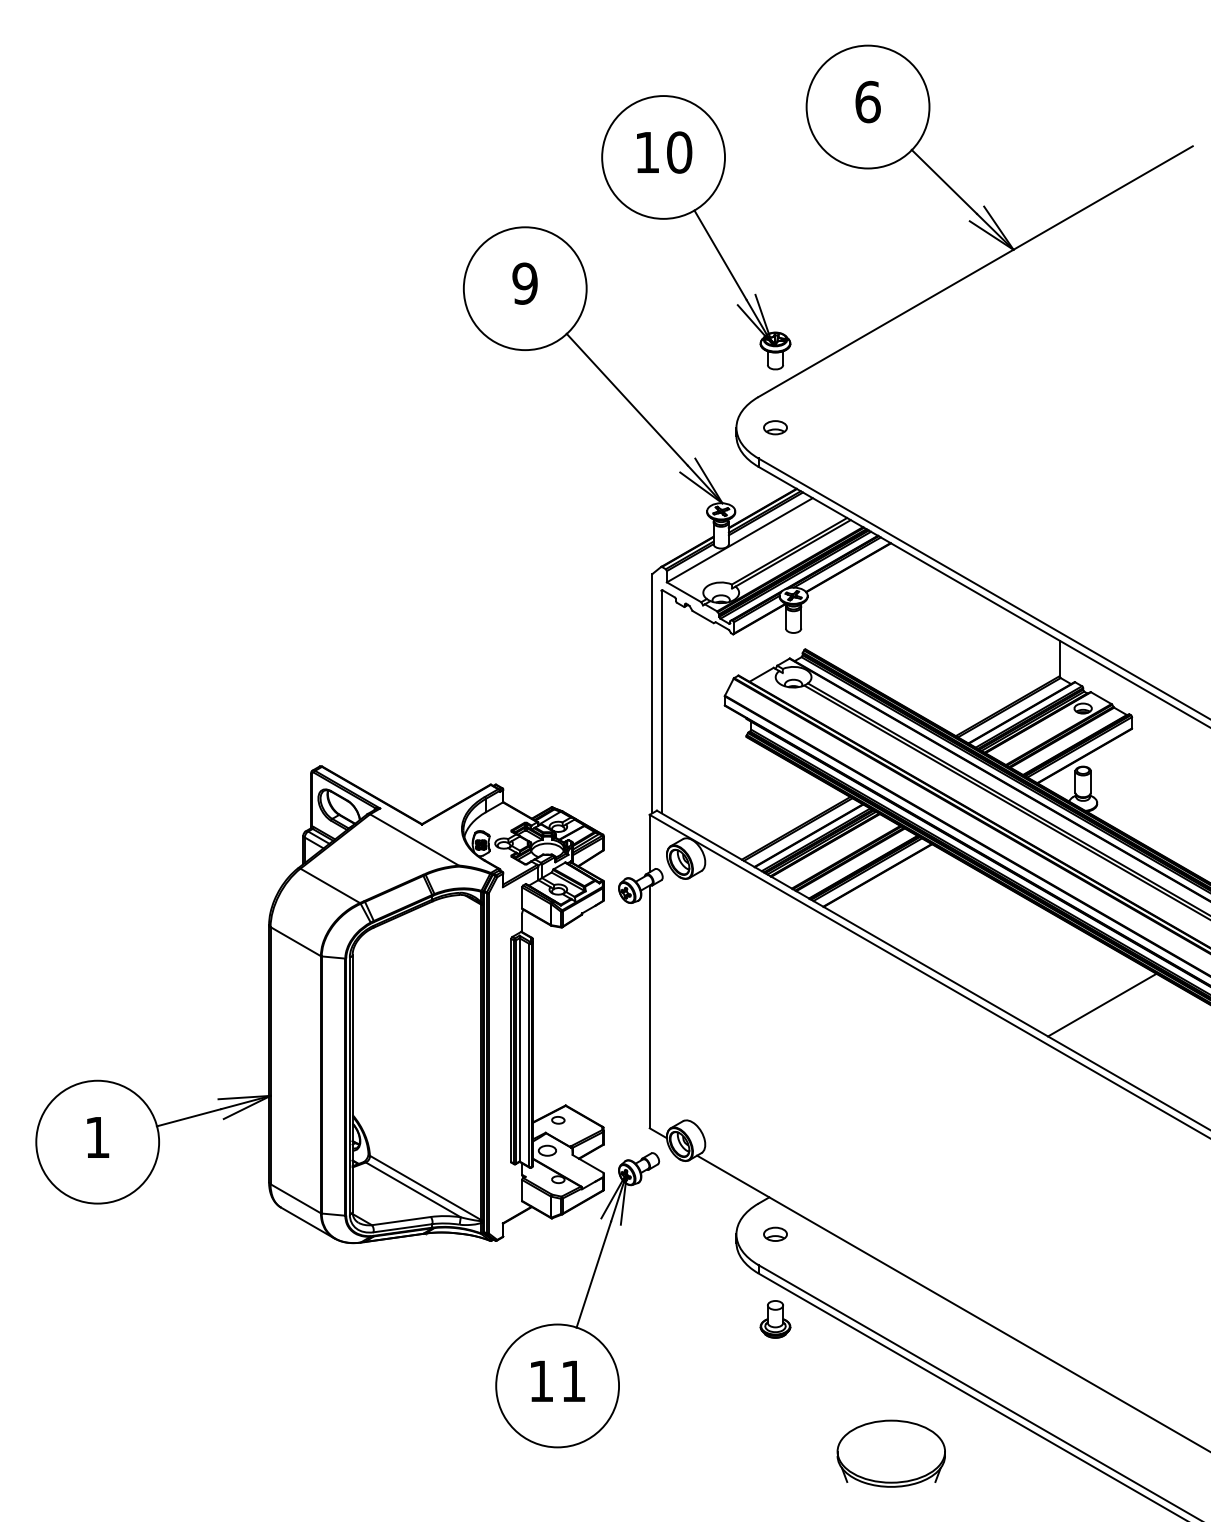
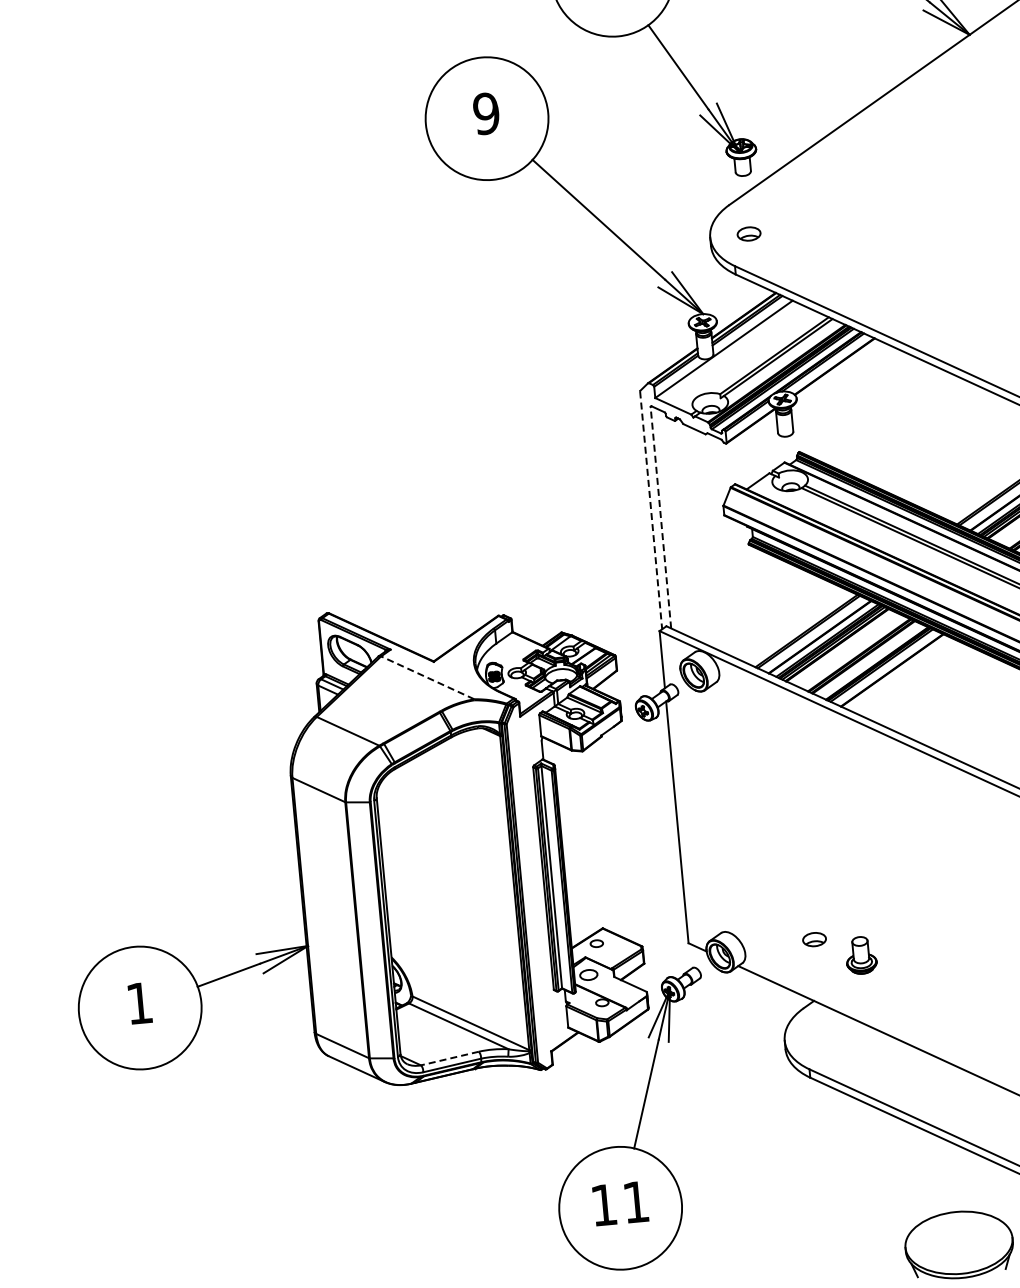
line: (652, 694) -> (651, 511), solid -> dashed
line: (661, 701) -> (660, 517), solid -> dashed
line: (414, 839) -> (427, 677), solid -> dashed
line: (401, 1221) -> (450, 1058), solid -> dashed
part: (775, 1233) -> (814, 938), moved
part: (775, 1319) -> (861, 955), moved

